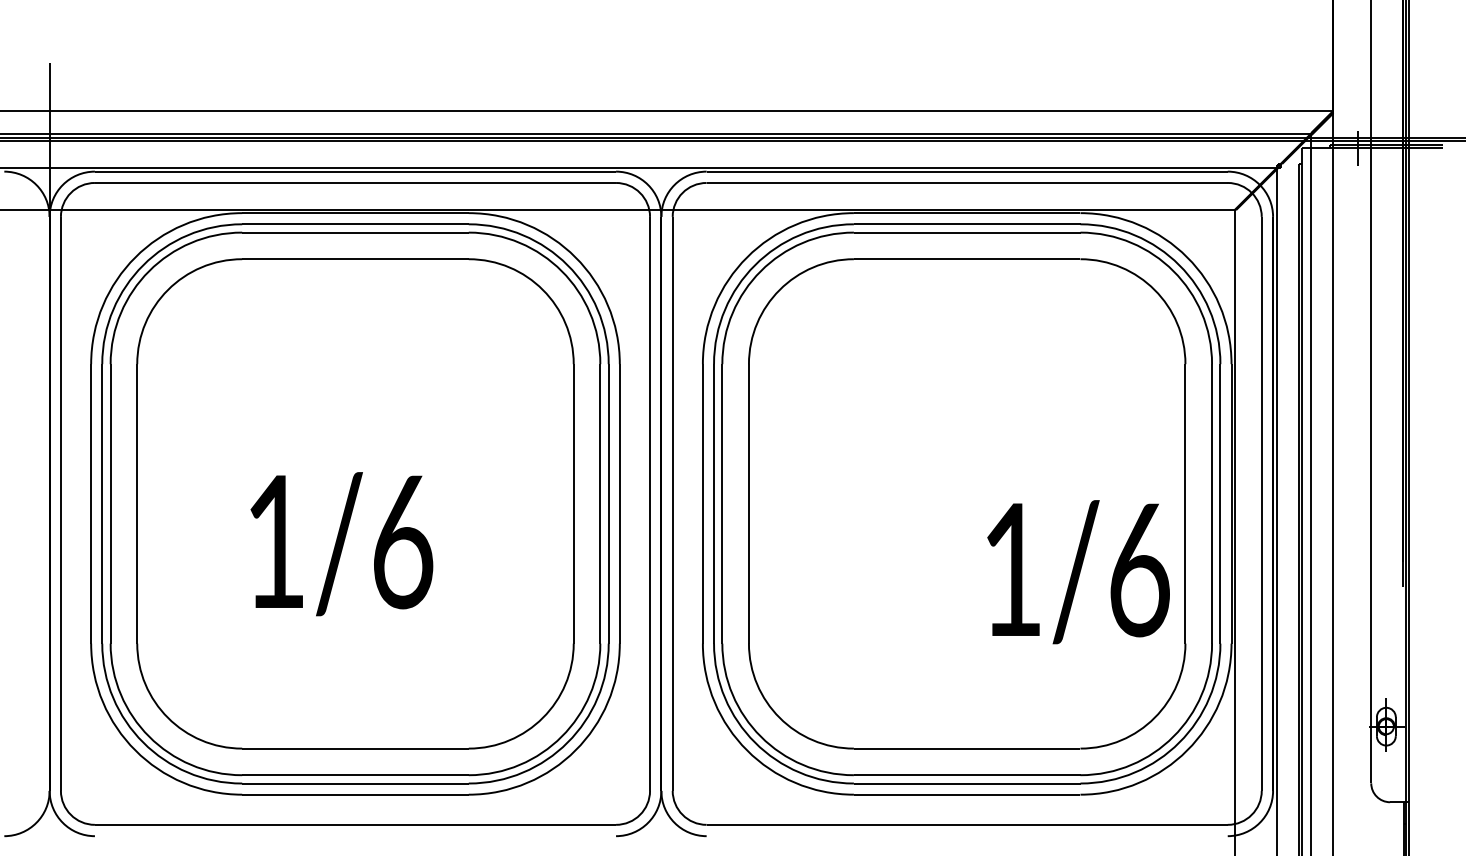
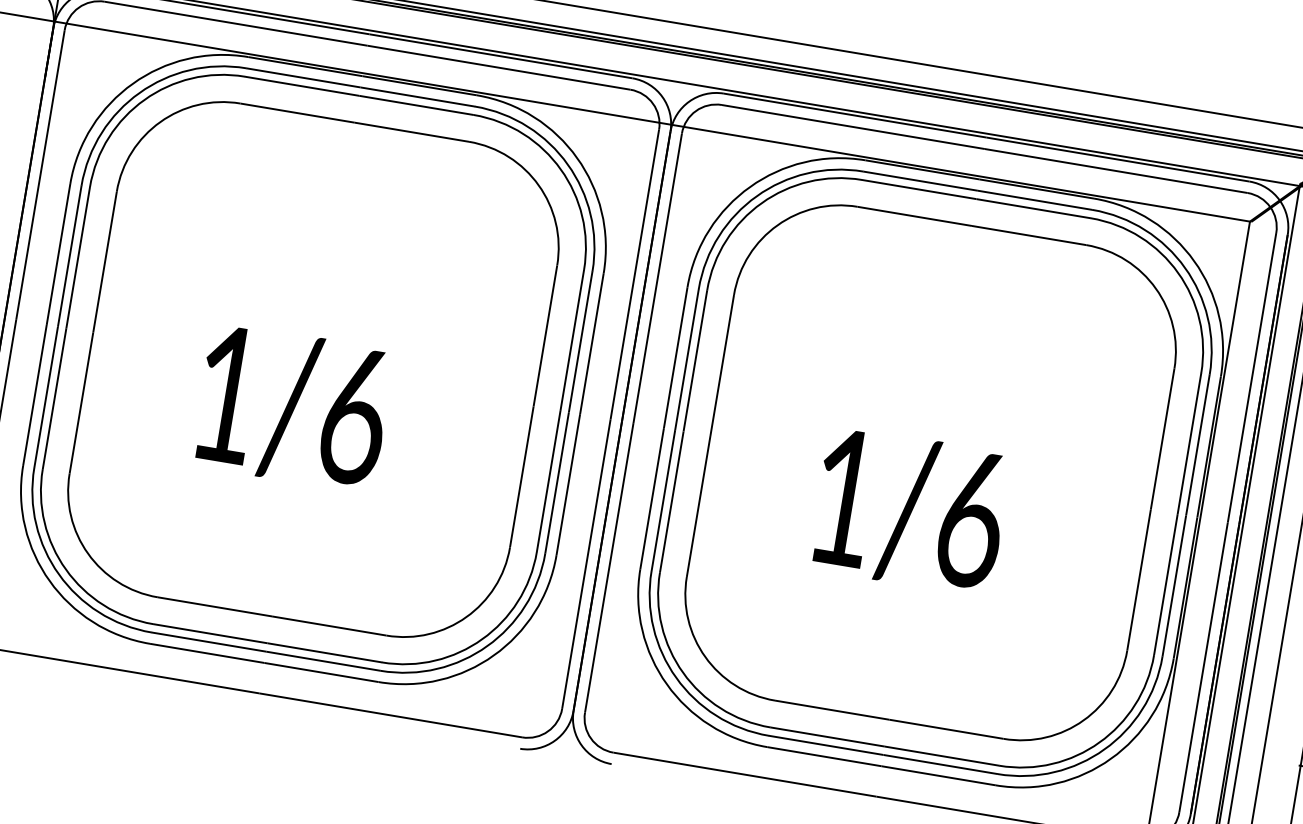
text: (1078, 572) -> (909, 511), moved

